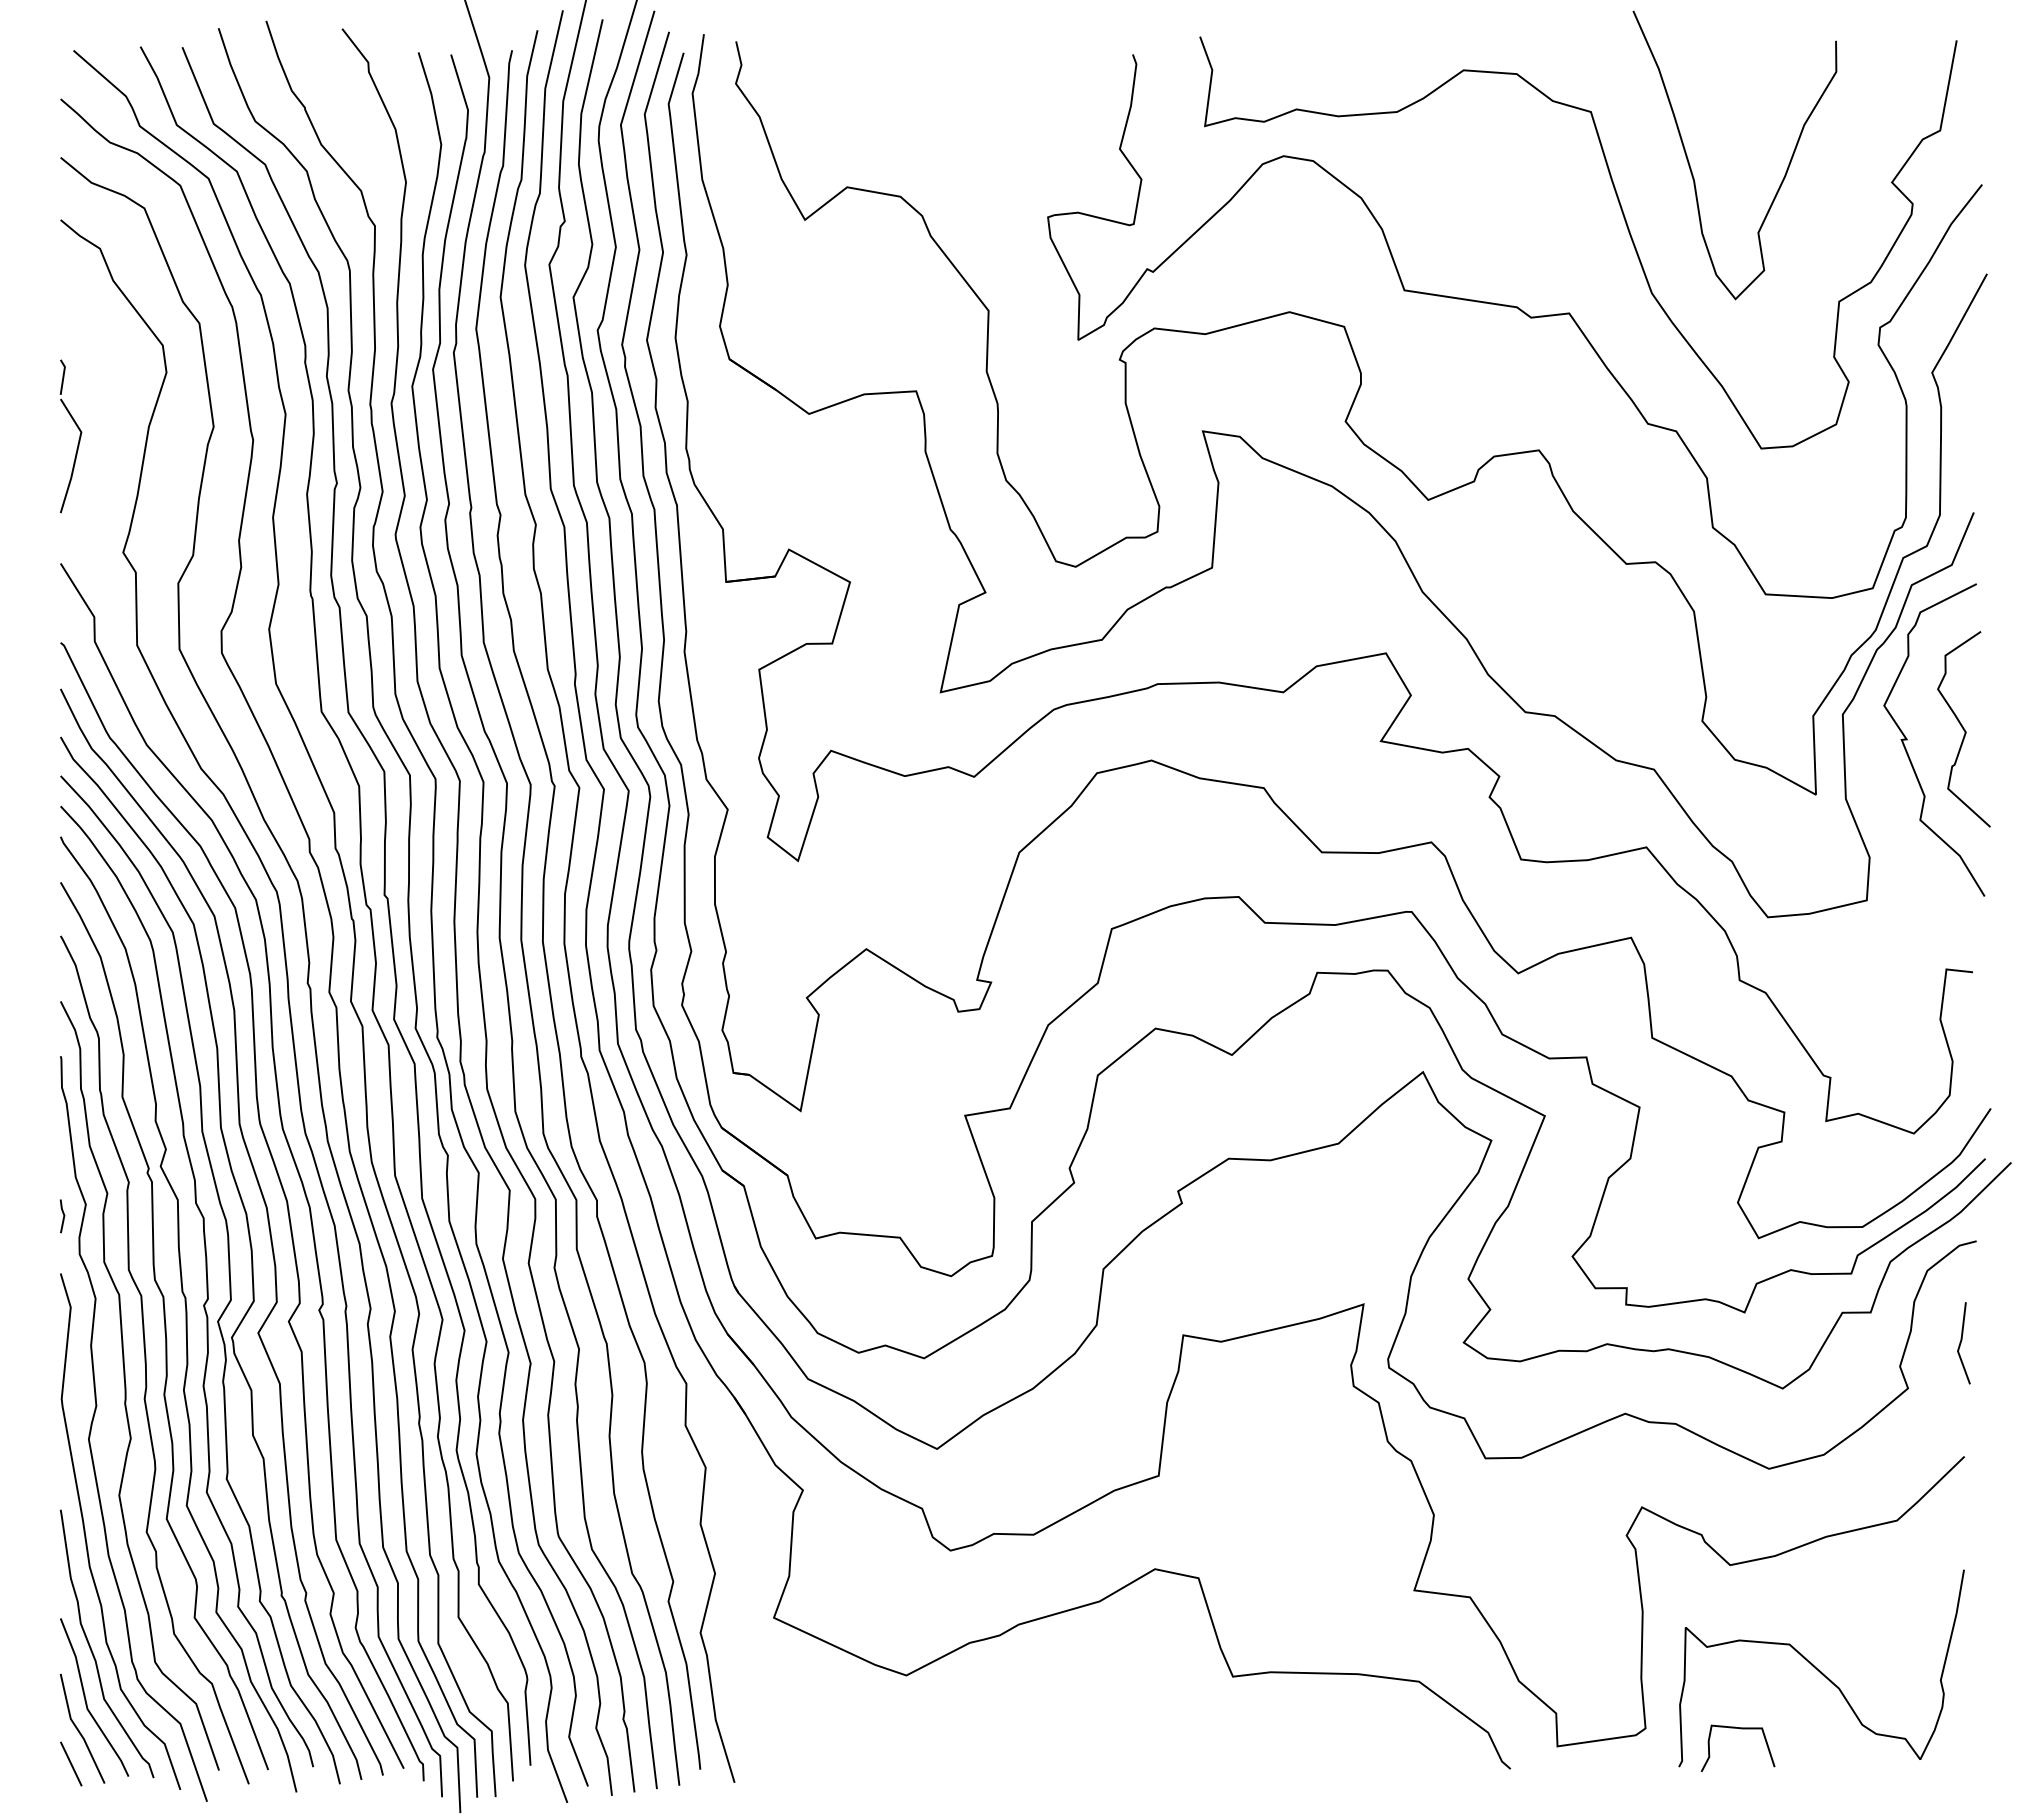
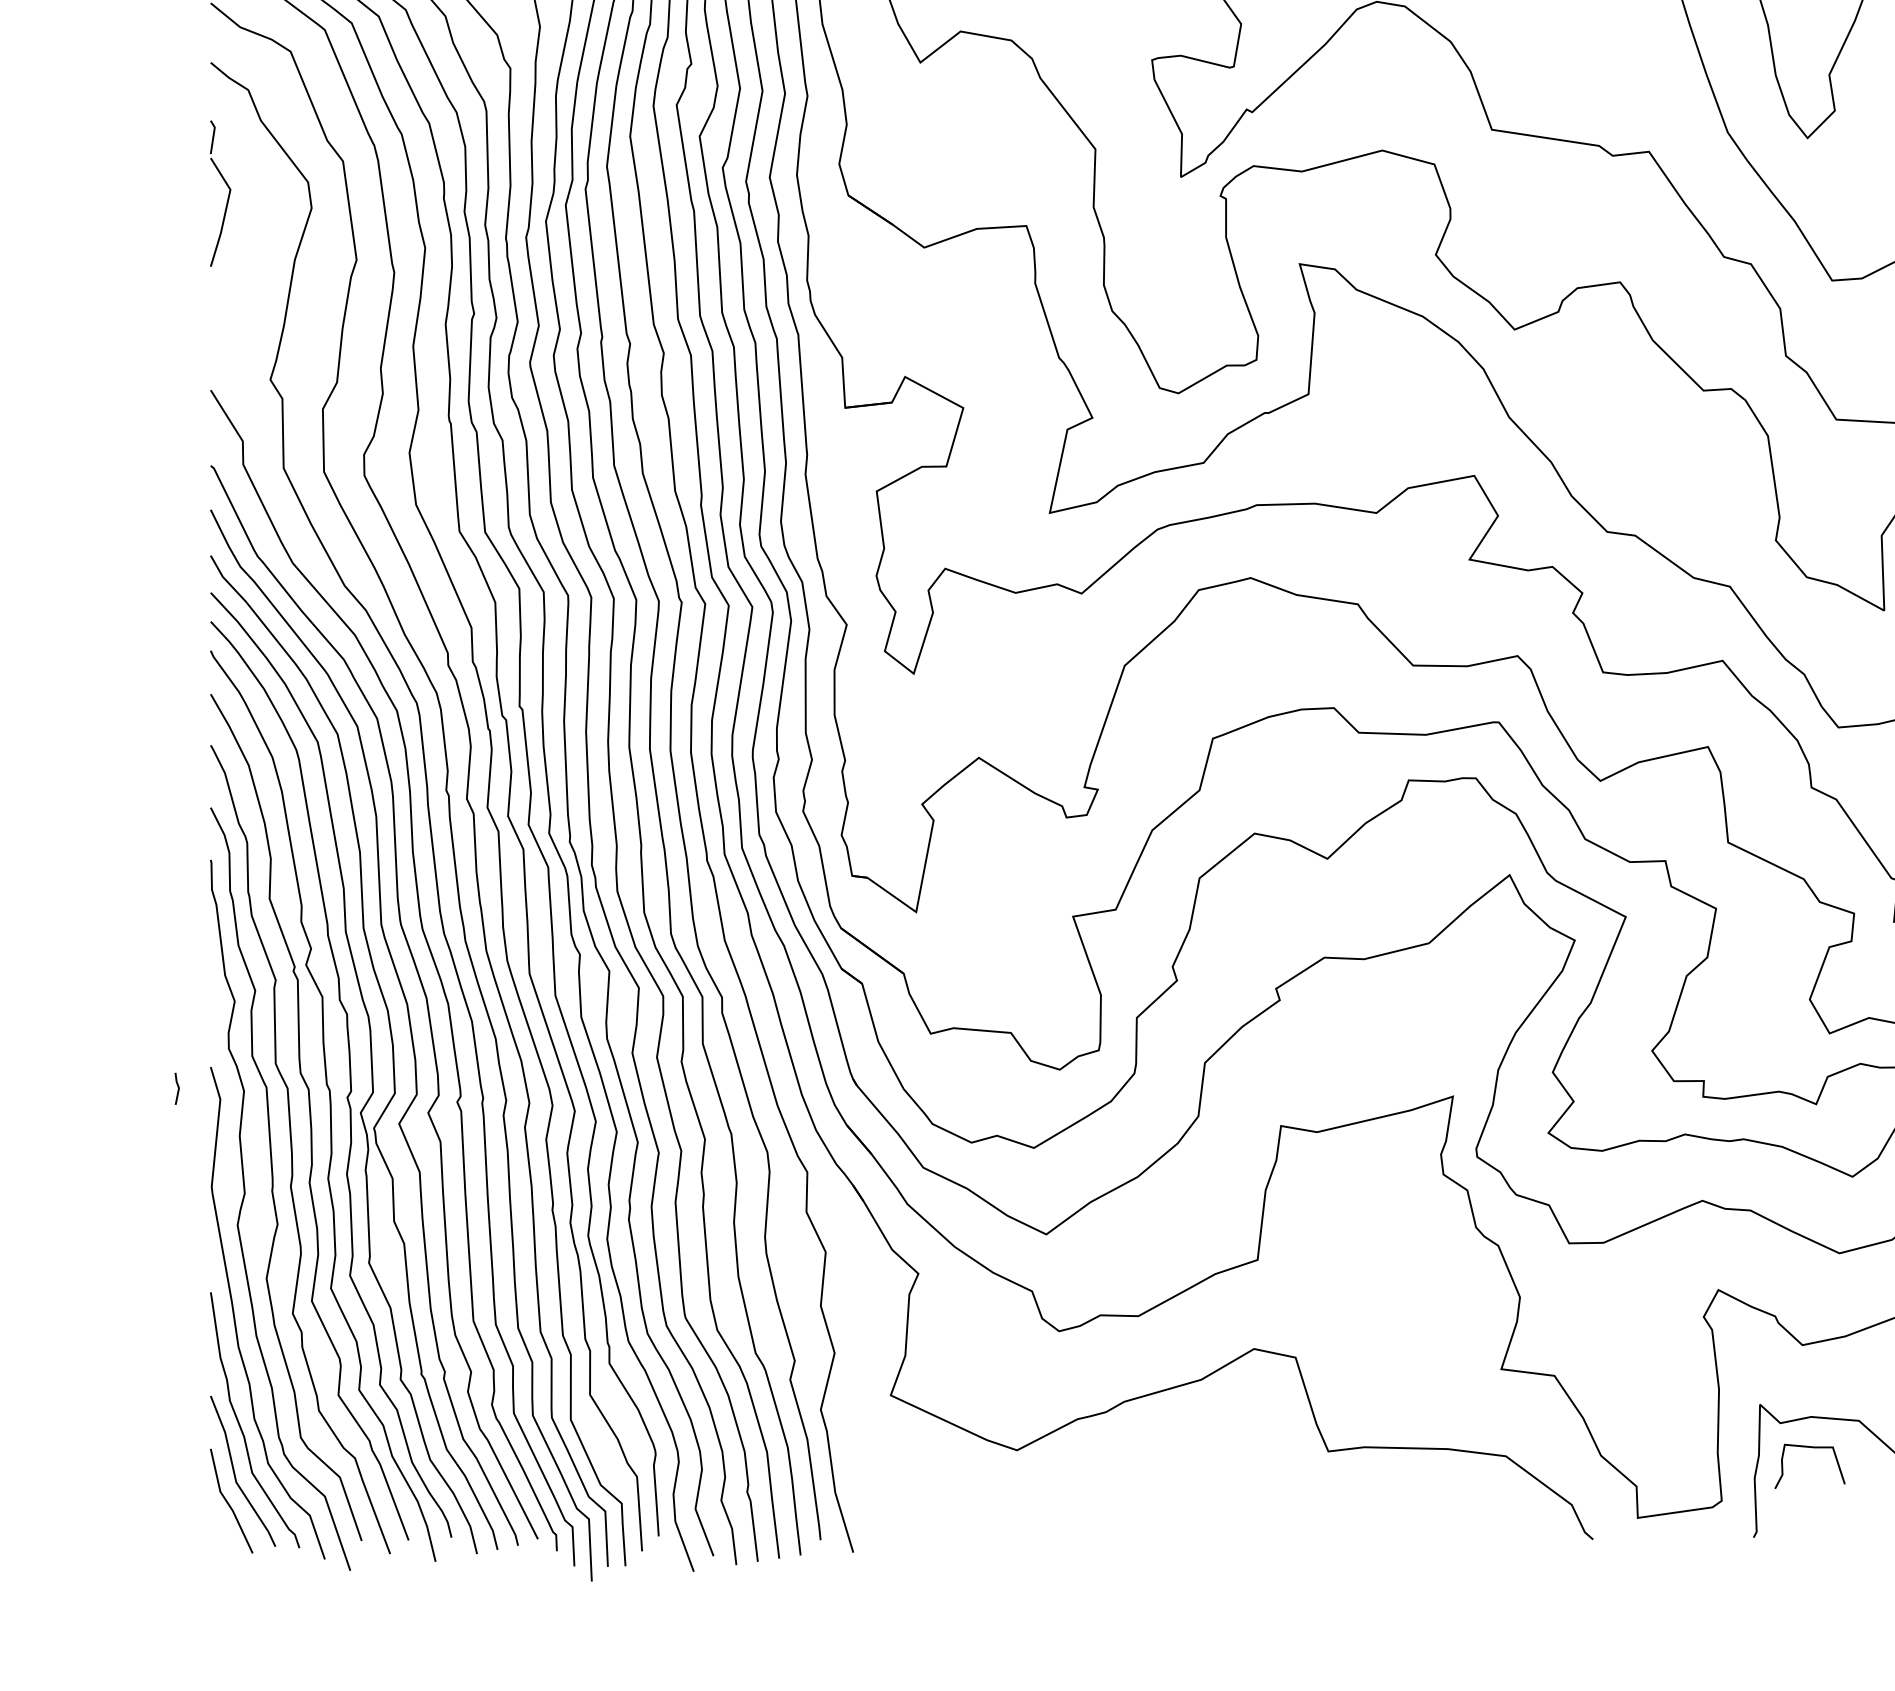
part: (78, 439) -> (227, 196), moved
line: (63, 1216) -> (178, 1089), moved
curve: (1740, 1729) -> (1812, 1448), moved
line: (71, 1763) -> (221, 1534), removed

